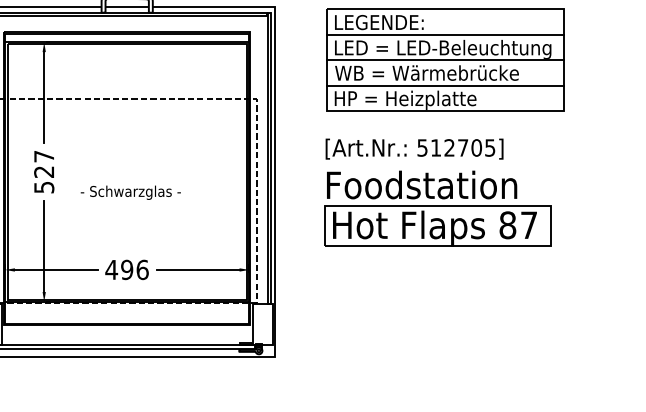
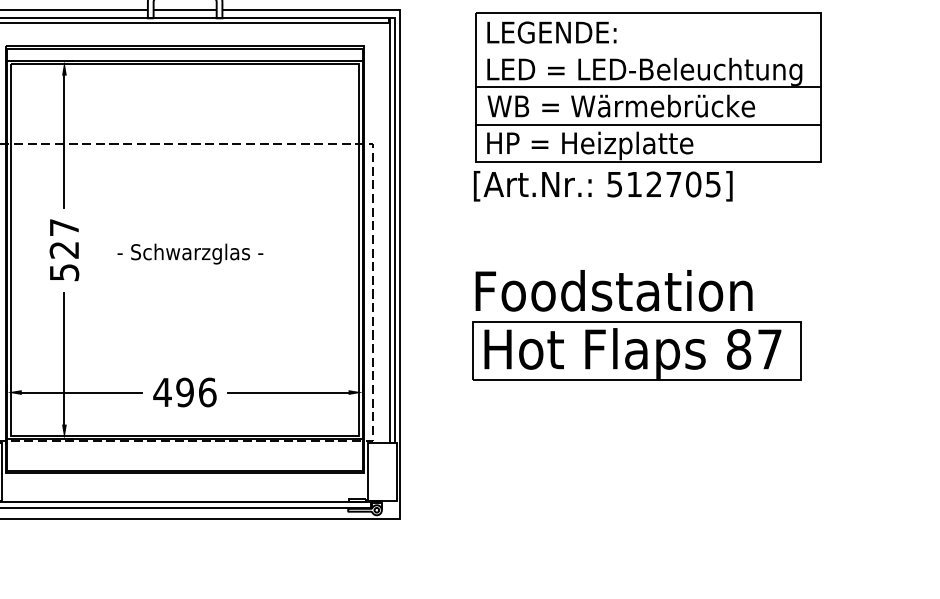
line: (445, 34) -> (648, 50), removed
text: (414, 148) -> (603, 185), moved
text: (130, 192) -> (189, 253), moved
part: (437, 208) -> (636, 324), moved

